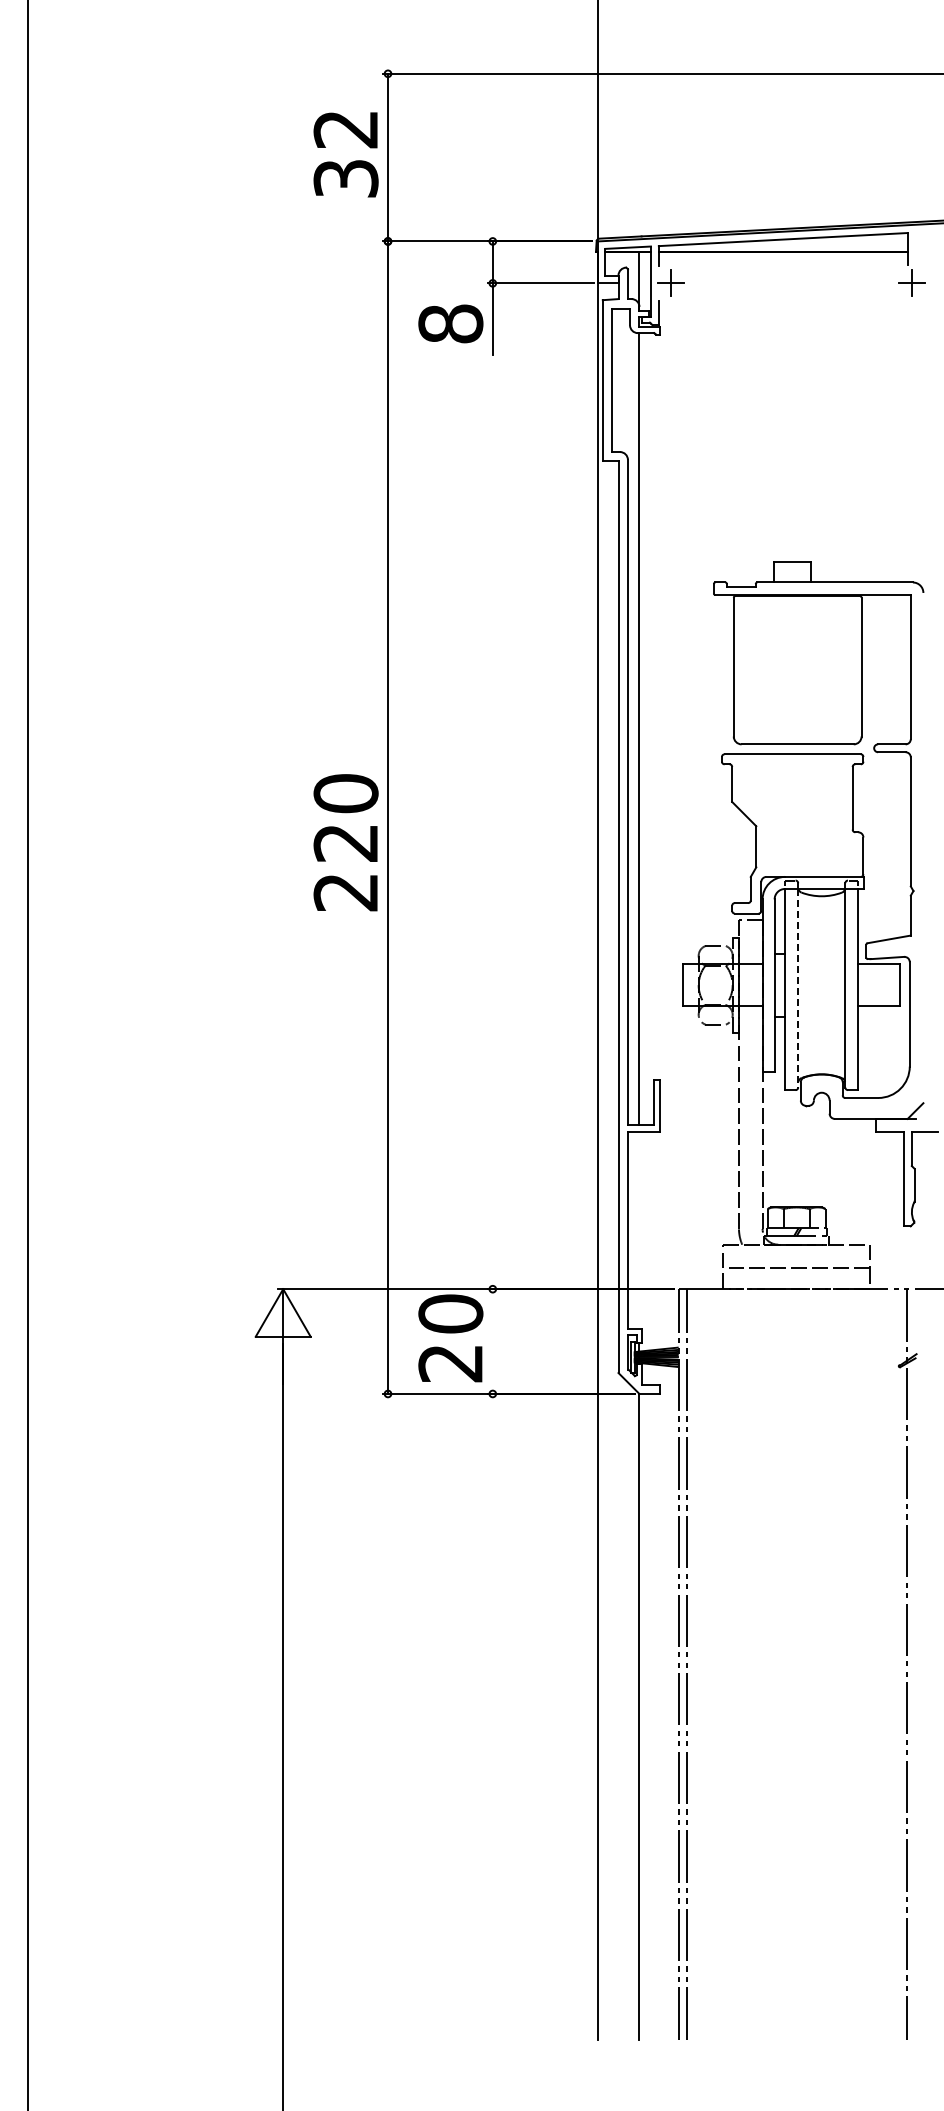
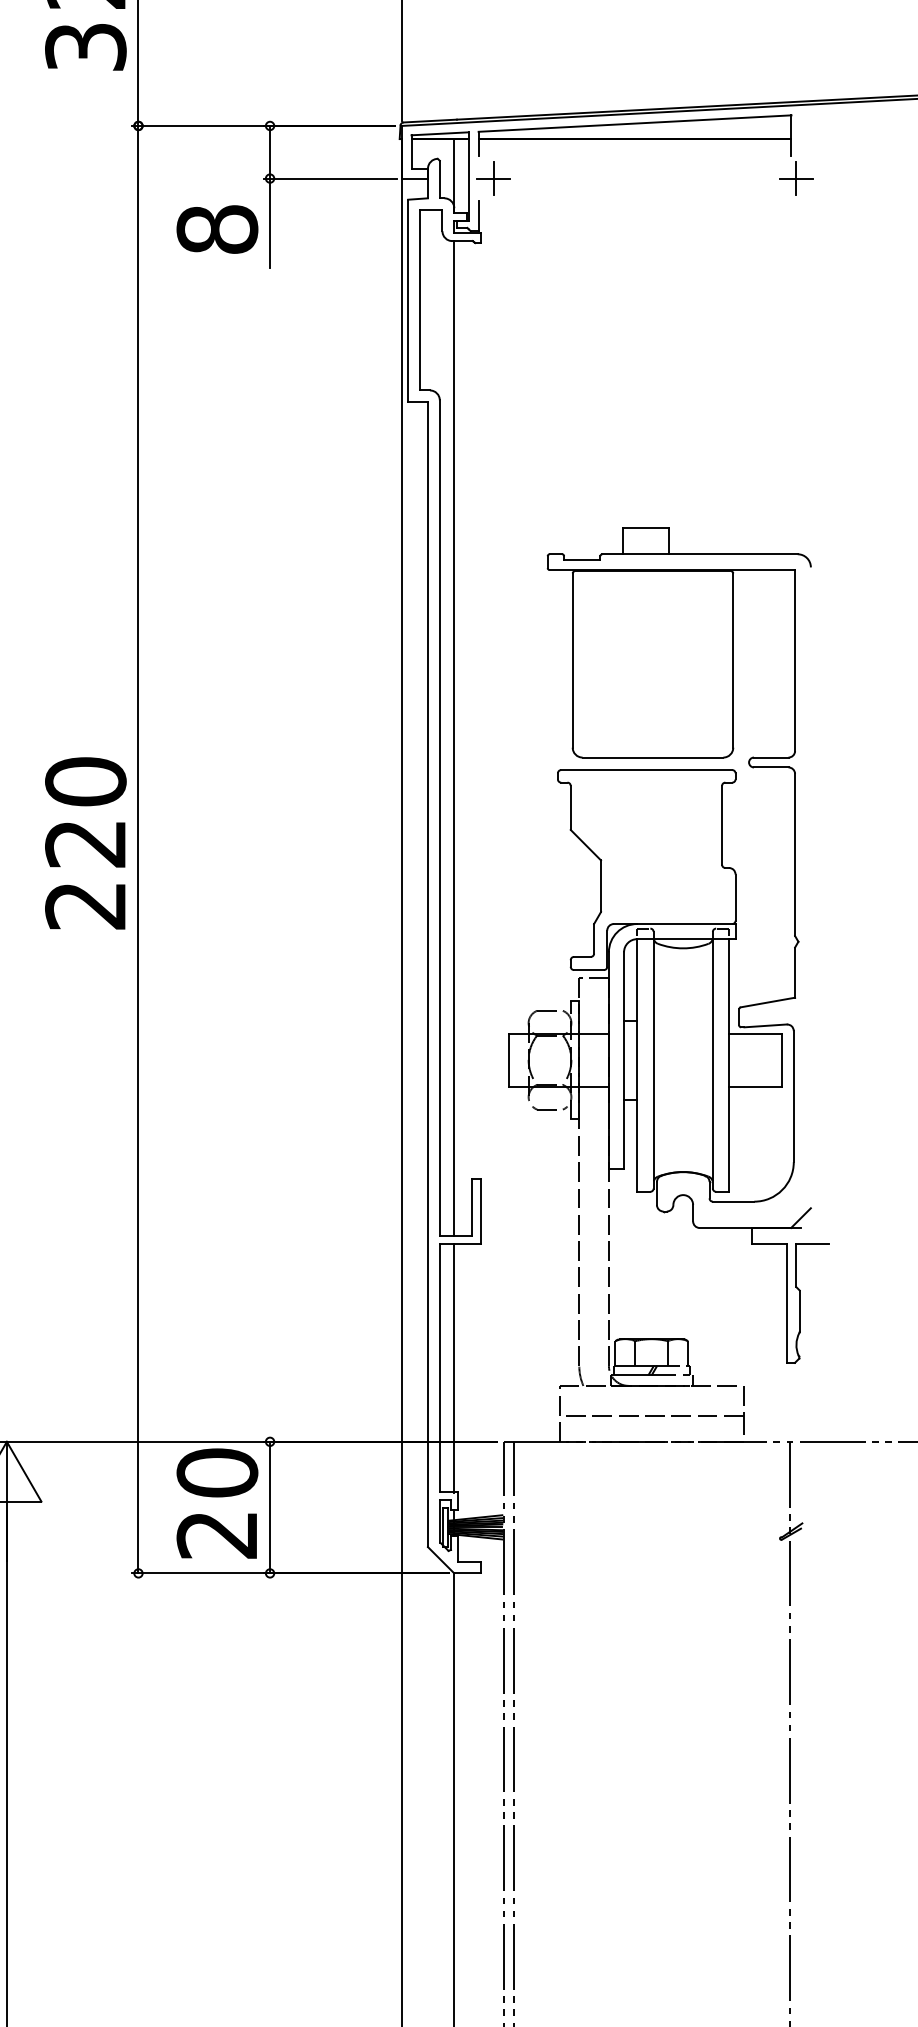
text: (345, 842) -> (85, 843), moved
line: (798, 988) -> (654, 1064), dashed -> solid
line: (639, 1230) -> (454, 1368), added
line: (492, 1341) -> (269, 1507), added

